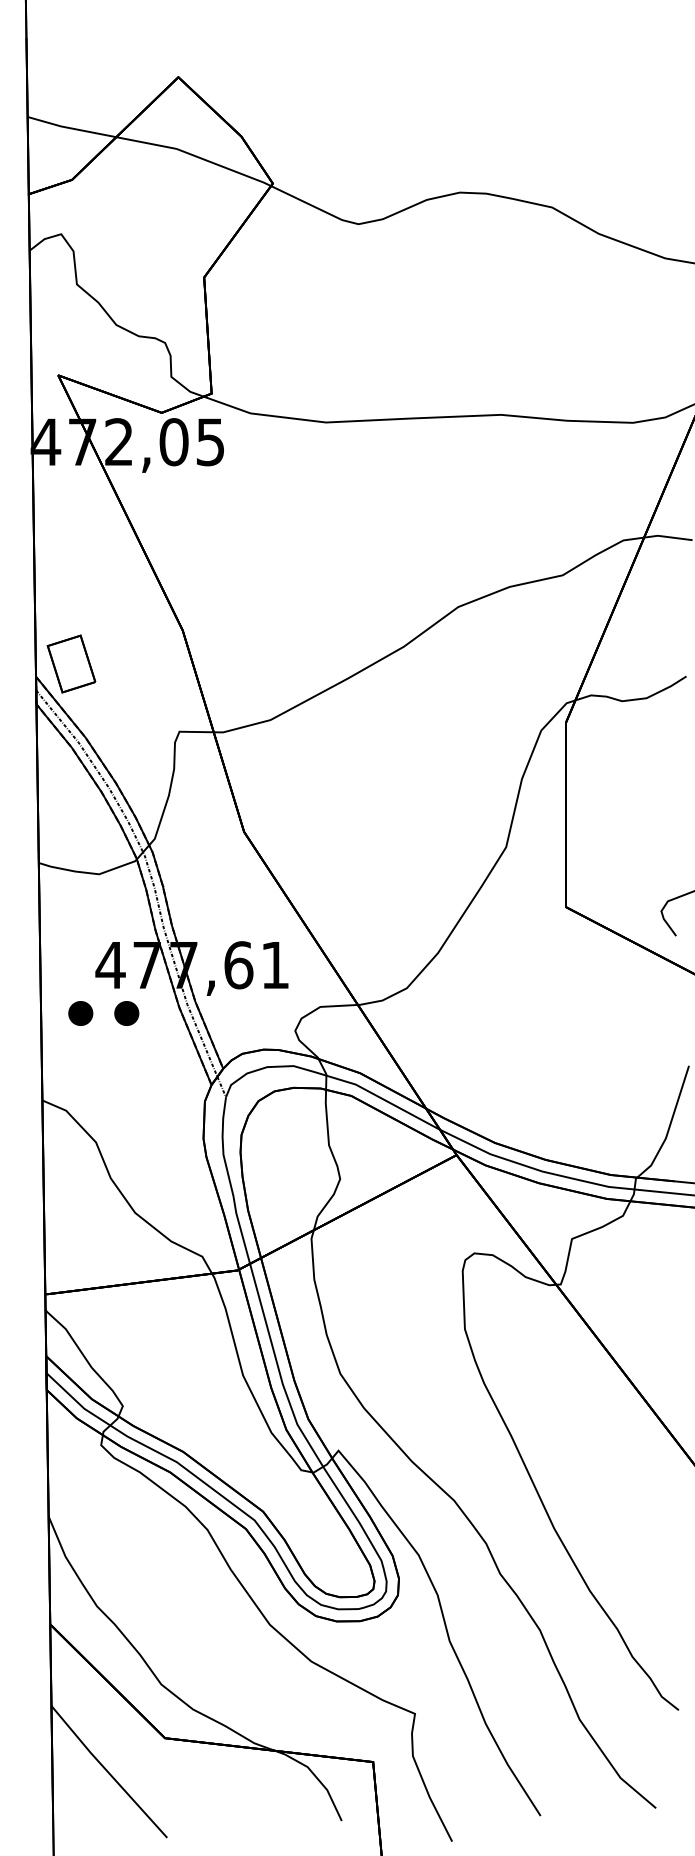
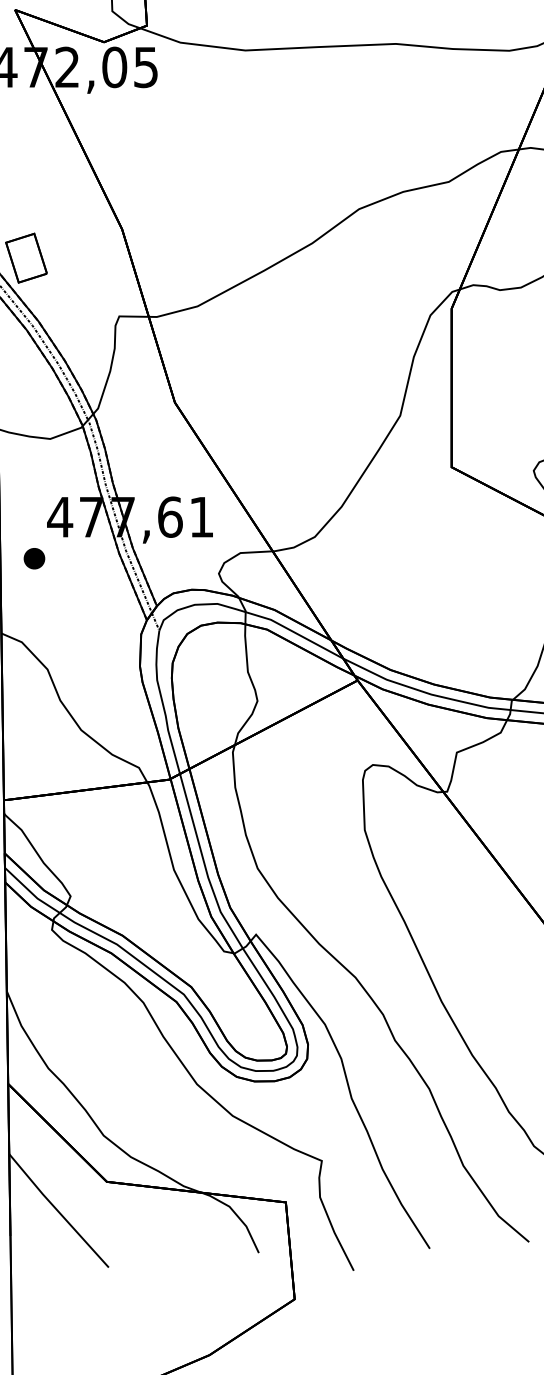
part: (126, 1013) -> (73, 558), removed

